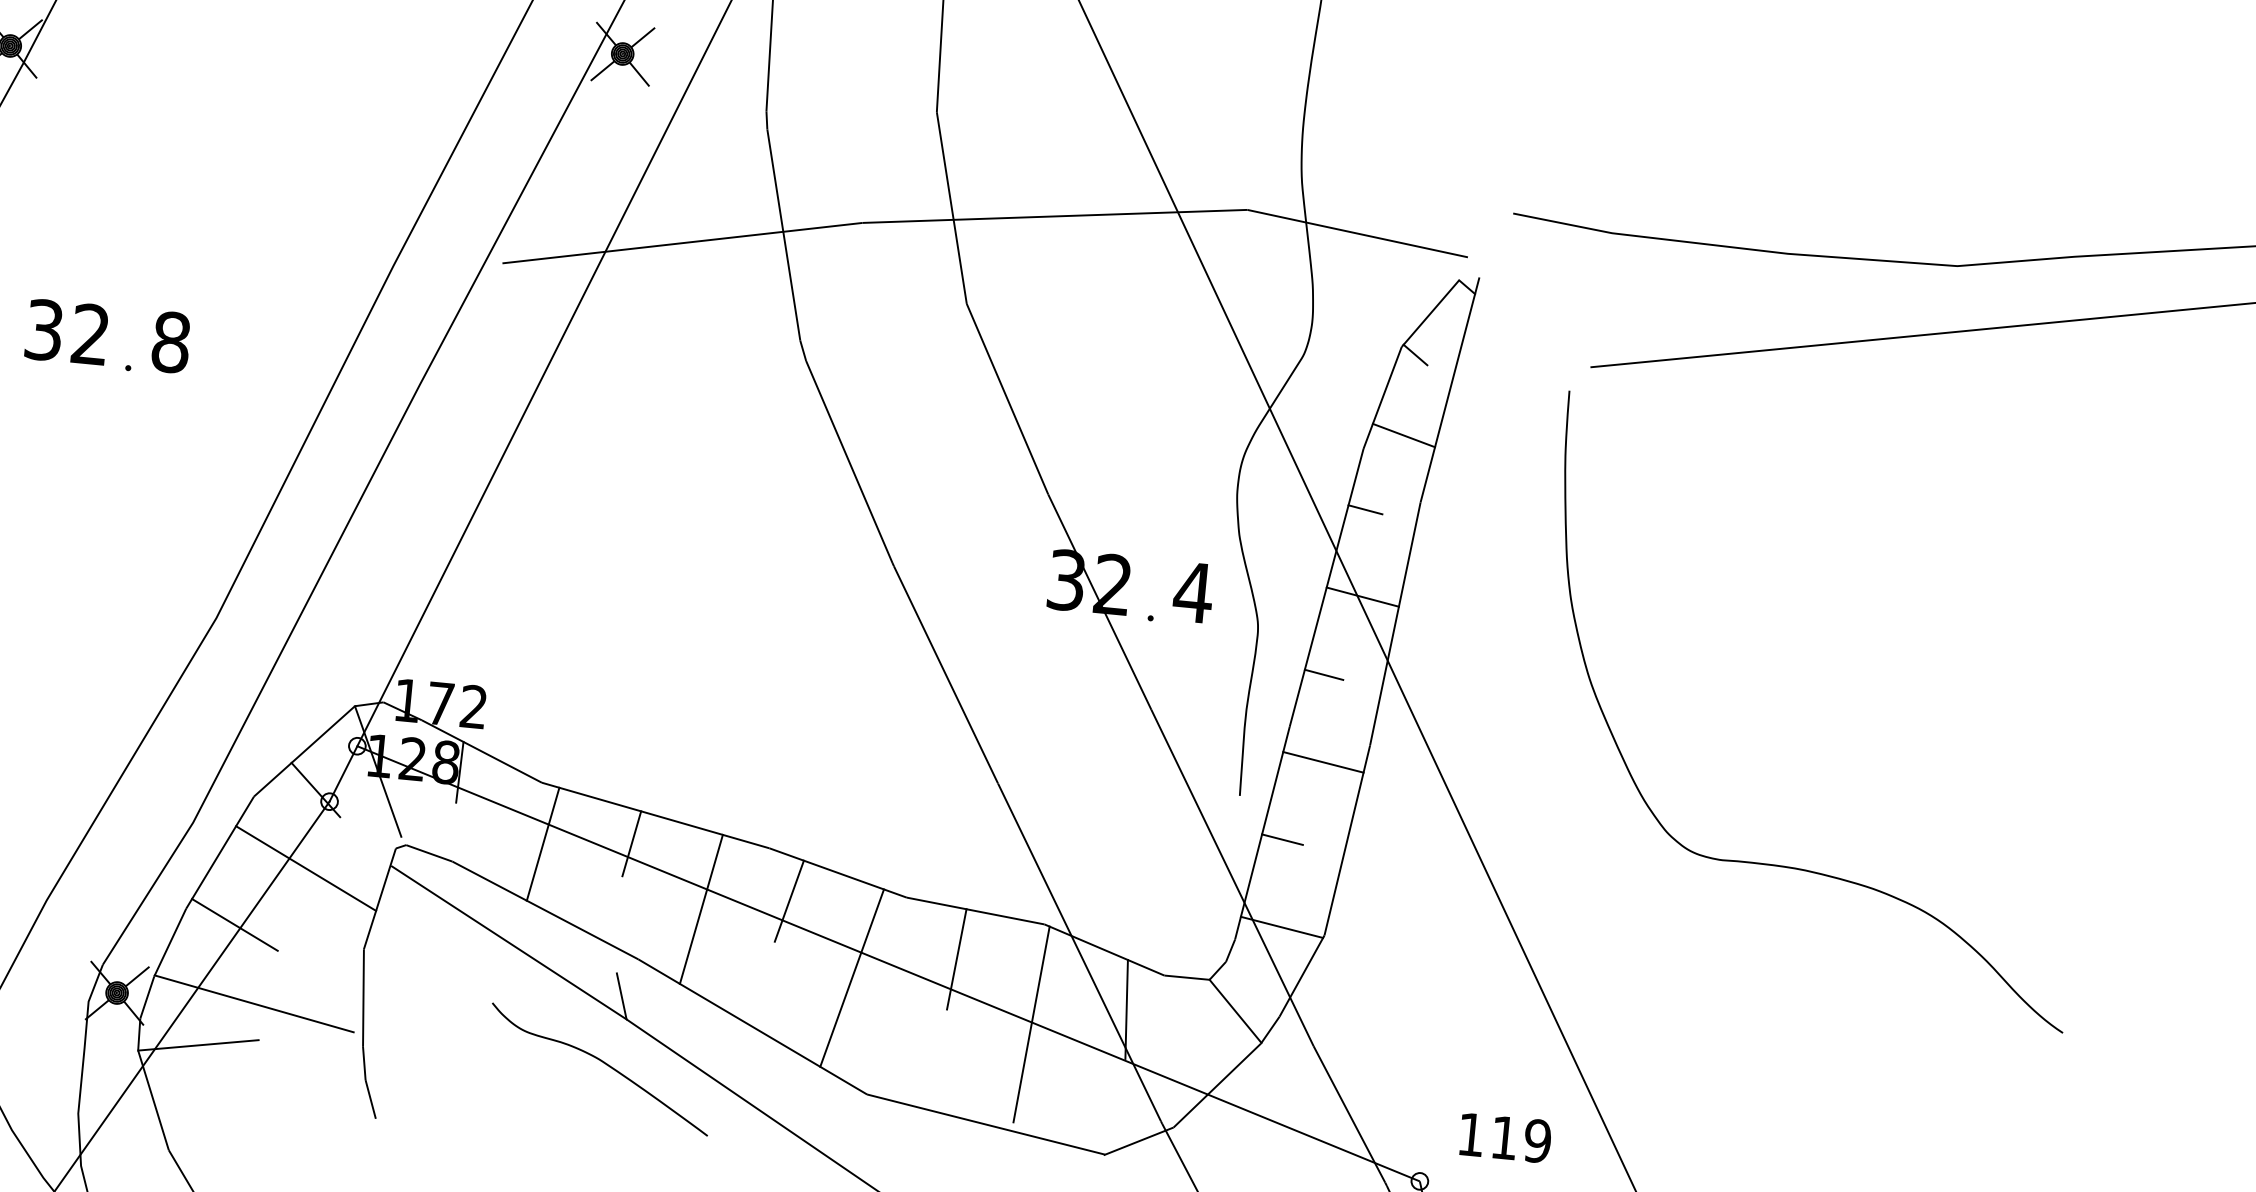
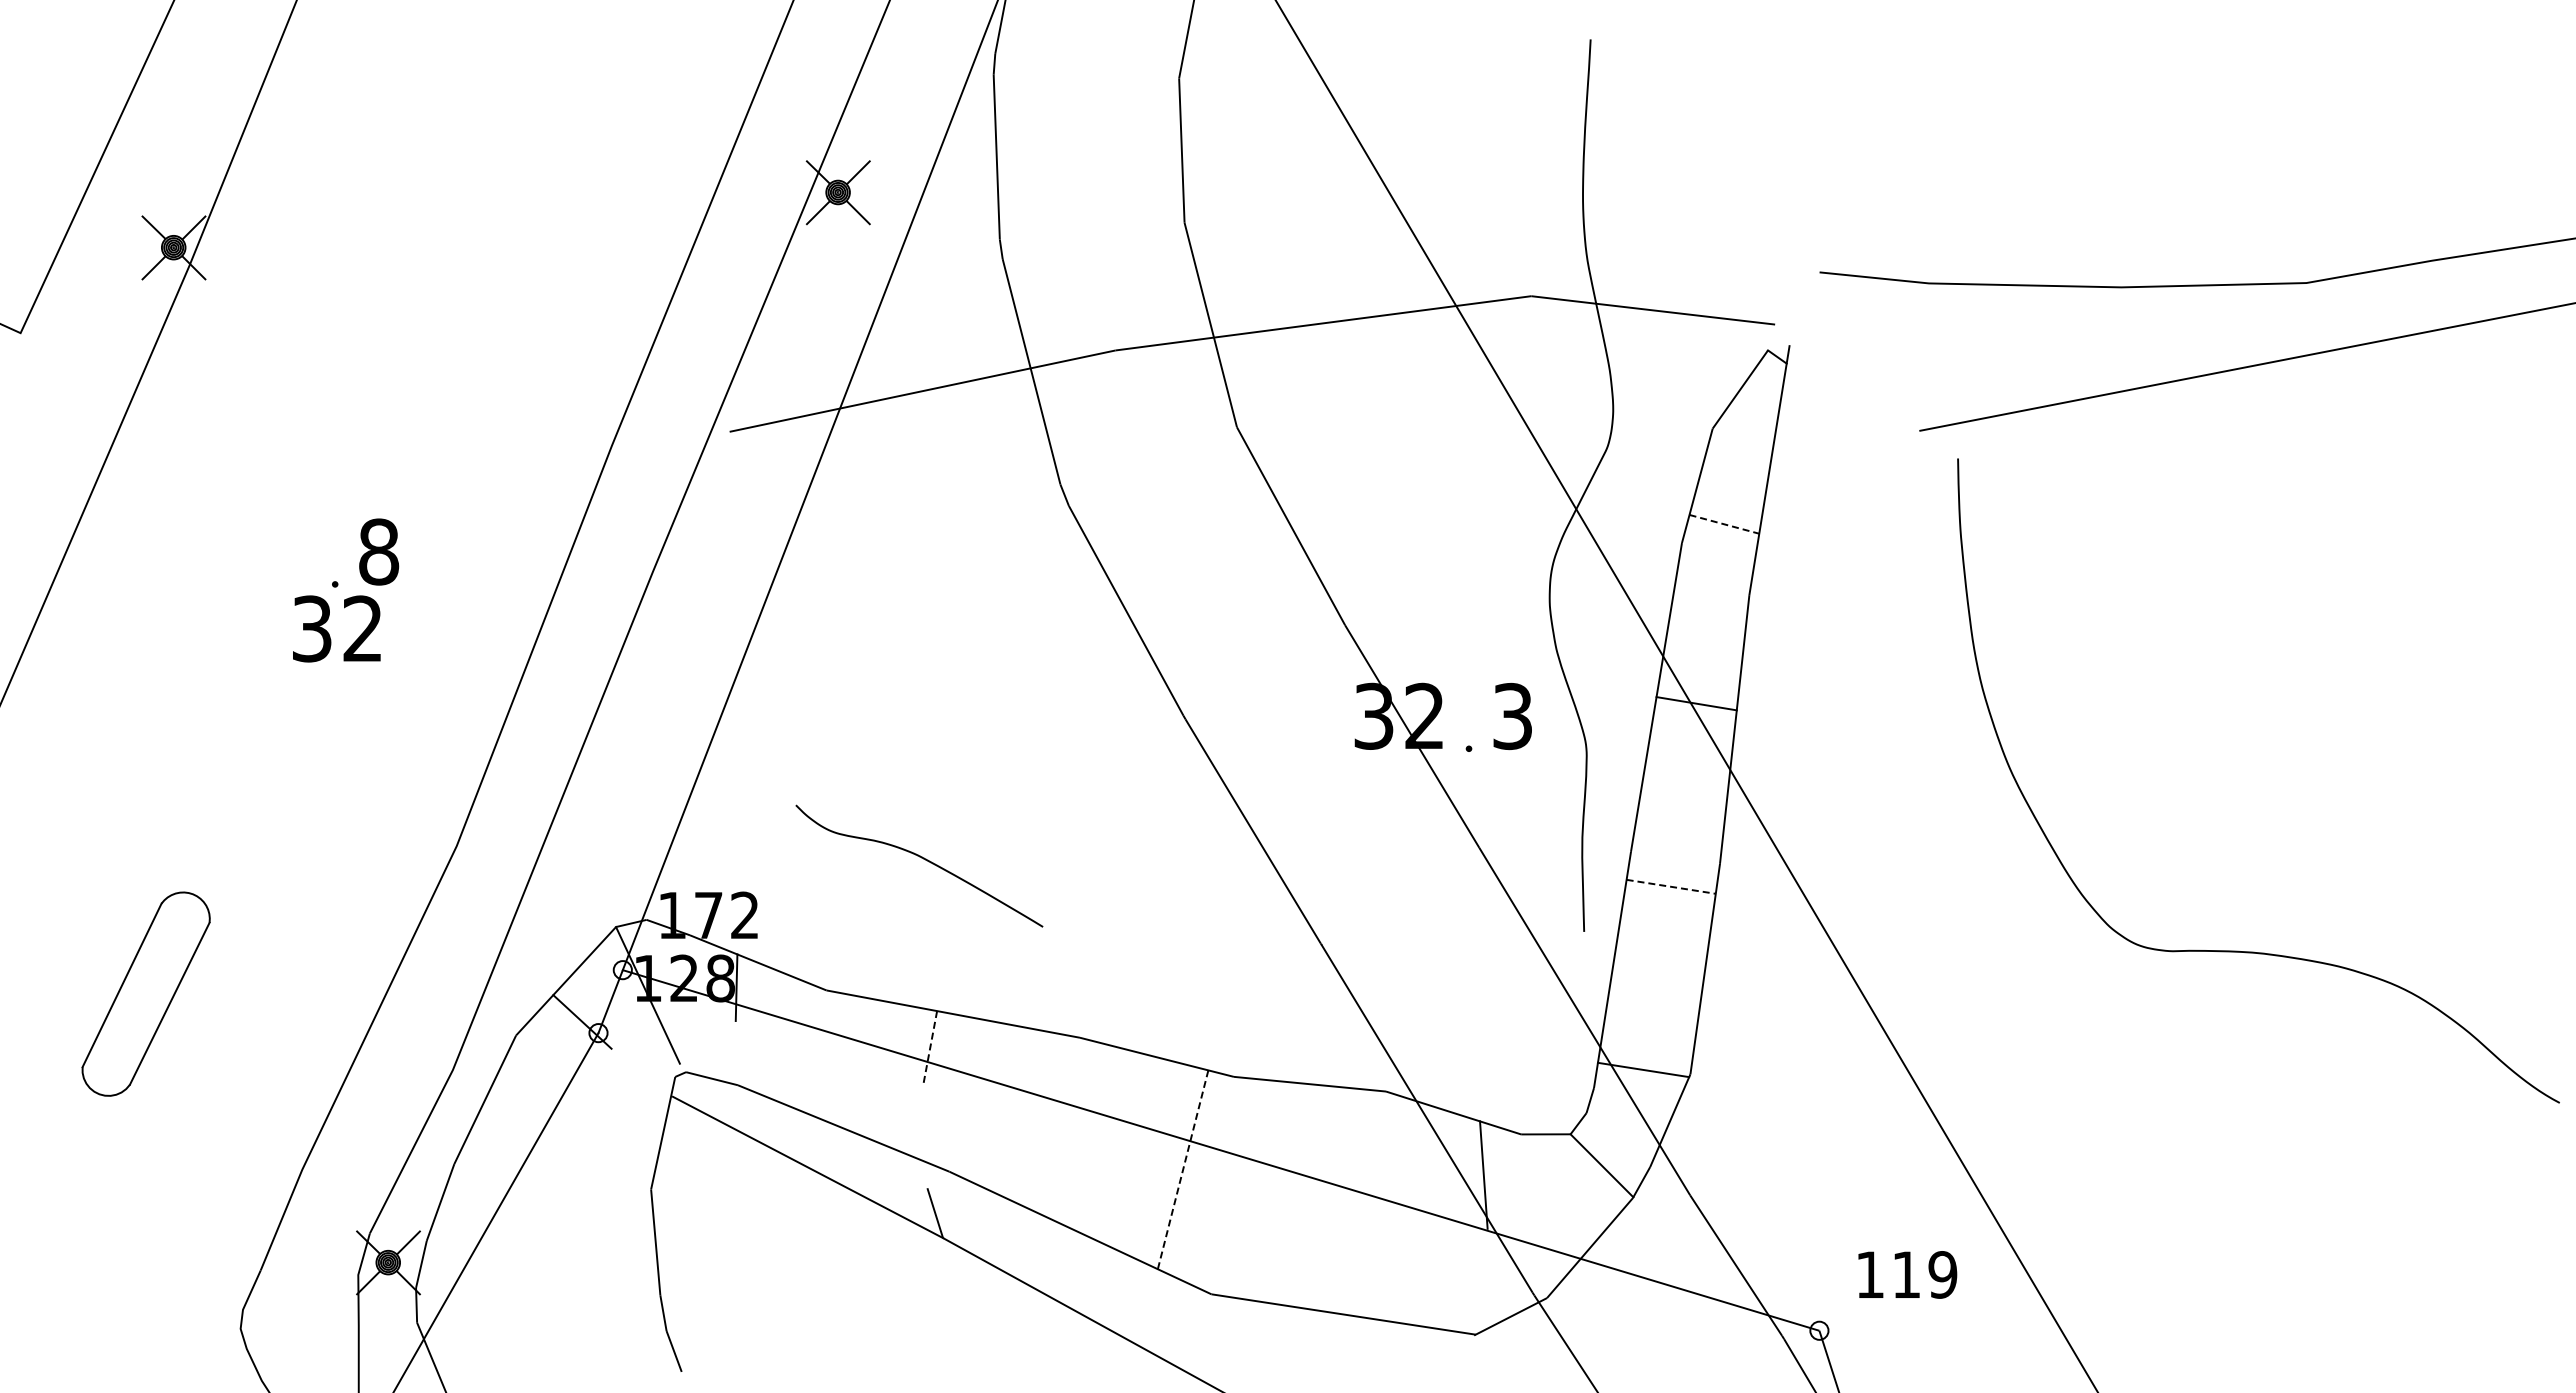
text: (66, 331) -> (336, 628), moved
line: (1415, 354) -> (1728, 435), removed
line: (1404, 435) -> (1724, 524), solid -> dashed
line: (1365, 509) -> (1690, 608), removed
text: (1193, 592) -> (1512, 716), 4 -> 3
line: (1323, 674) -> (1662, 791), removed
line: (1323, 762) -> (1671, 886), solid -> dashed
line: (1282, 839) -> (1634, 974), removed
line: (543, 843) -> (834, 1056), removed
line: (631, 844) -> (930, 1047), solid -> dashed
curve: (1797, 867) -> (2254, 951), moved
line: (305, 868) -> (579, 1107), removed
line: (788, 900) -> (1106, 1092), removed
line: (701, 909) -> (1012, 1111), removed
line: (234, 924) -> (508, 1176), removed
line: (956, 959) -> (1294, 1138), removed
line: (852, 977) -> (1183, 1169), solid -> dashed
line: (253, 1003) -> (537, 1259), removed
line: (1030, 1024) -> (1381, 1201), removed
line: (198, 1045) -> (481, 1310), removed
curve: (604, 1063) -> (923, 859), moved

